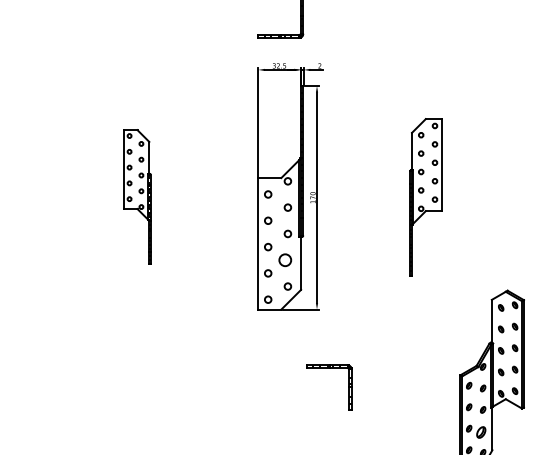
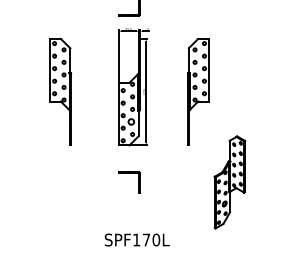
part: (136, 196) -> (60, 91), size x1.67
part: (426, 196) -> (198, 91), size x1.43
part: (329, 368) -> (129, 173), moved

